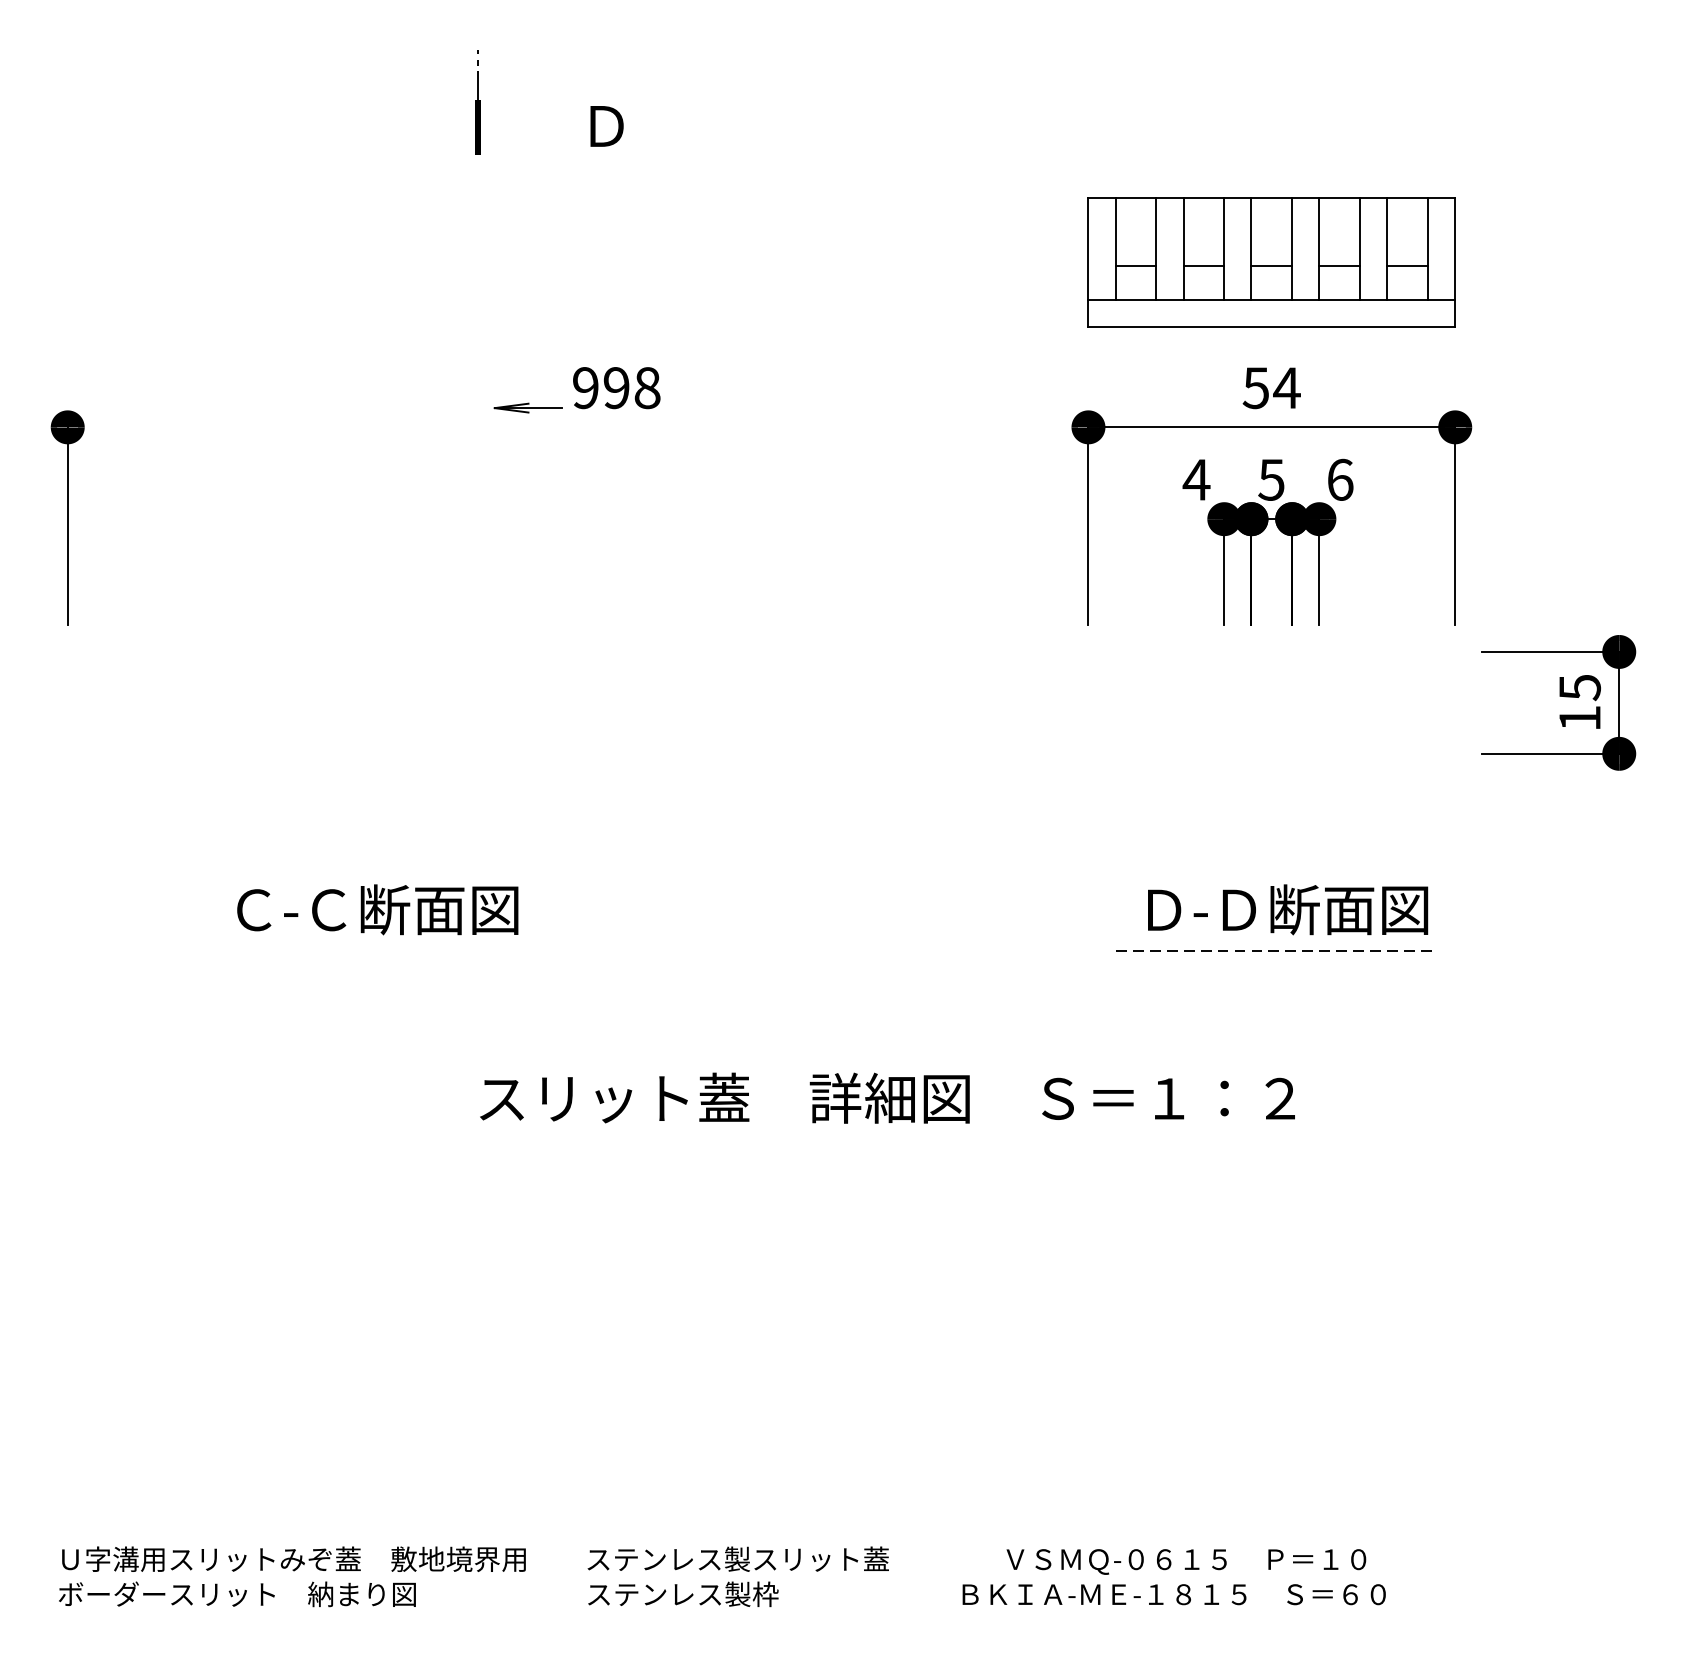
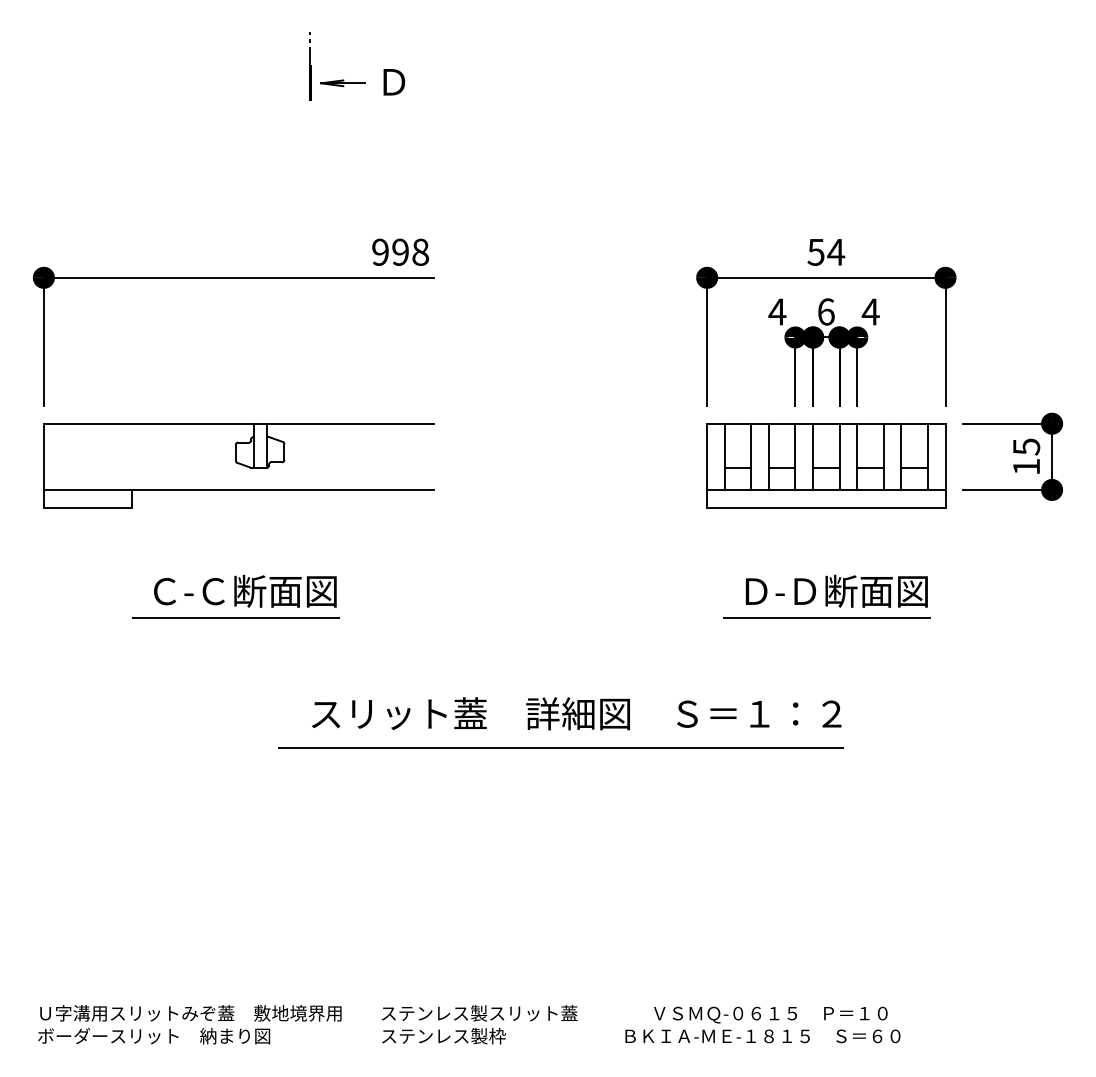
part: (1272, 262) -> (826, 465), moved
part: (527, 408) -> (342, 83), moved
line: (367, 426) -> (238, 277), added
text: (1270, 479) -> (825, 311), 5 -> 6
text: (1339, 479) -> (870, 311), 6 -> 4
part: (367, 716) -> (238, 465), added
line: (362, 950) -> (235, 617), added
line: (1272, 950) -> (826, 617), dashed -> solid
line: (862, 1150) -> (560, 747), added

